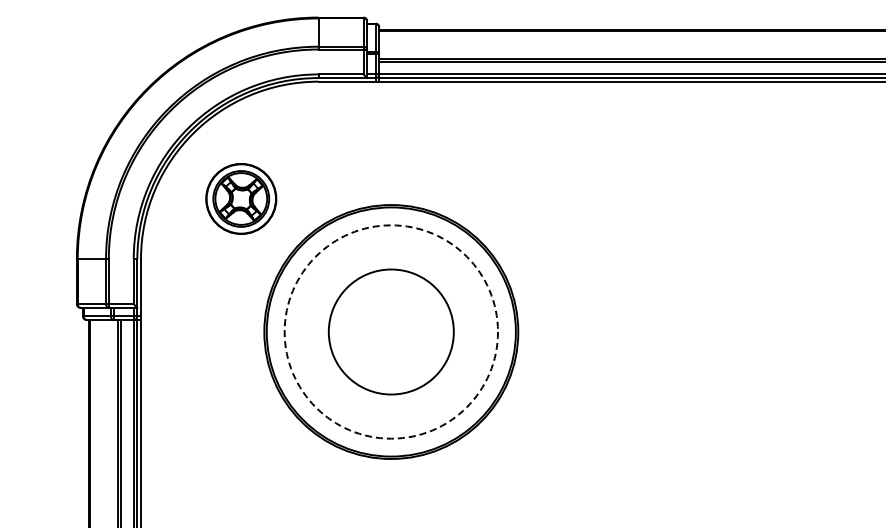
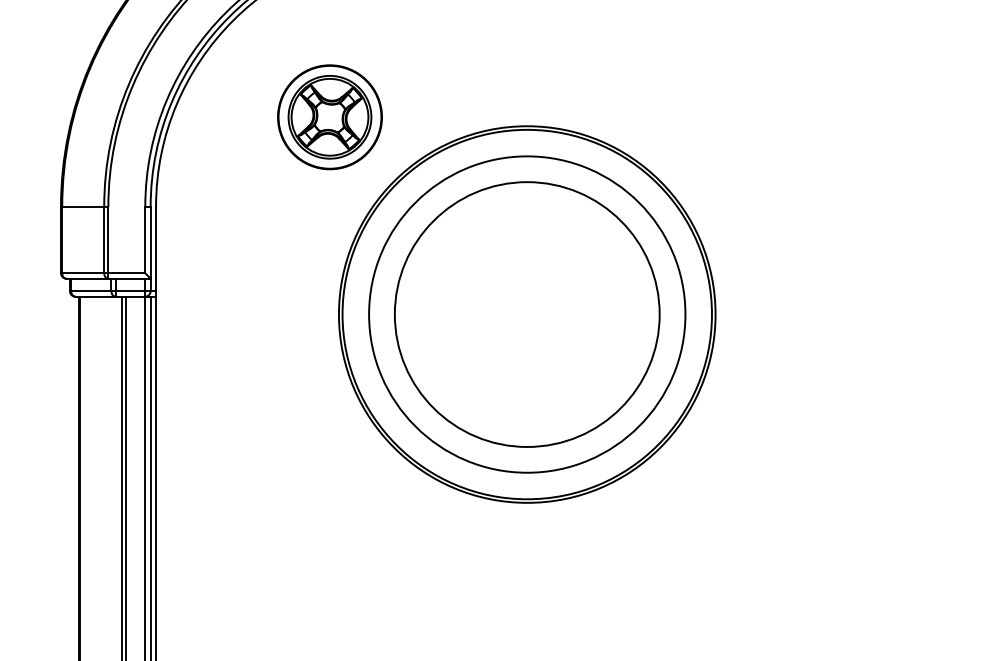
part: (241, 198) -> (330, 116), moved
circle: (391, 331) -> (527, 313), dashed -> solid
circle: (391, 331) -> (527, 313), size x1.43

